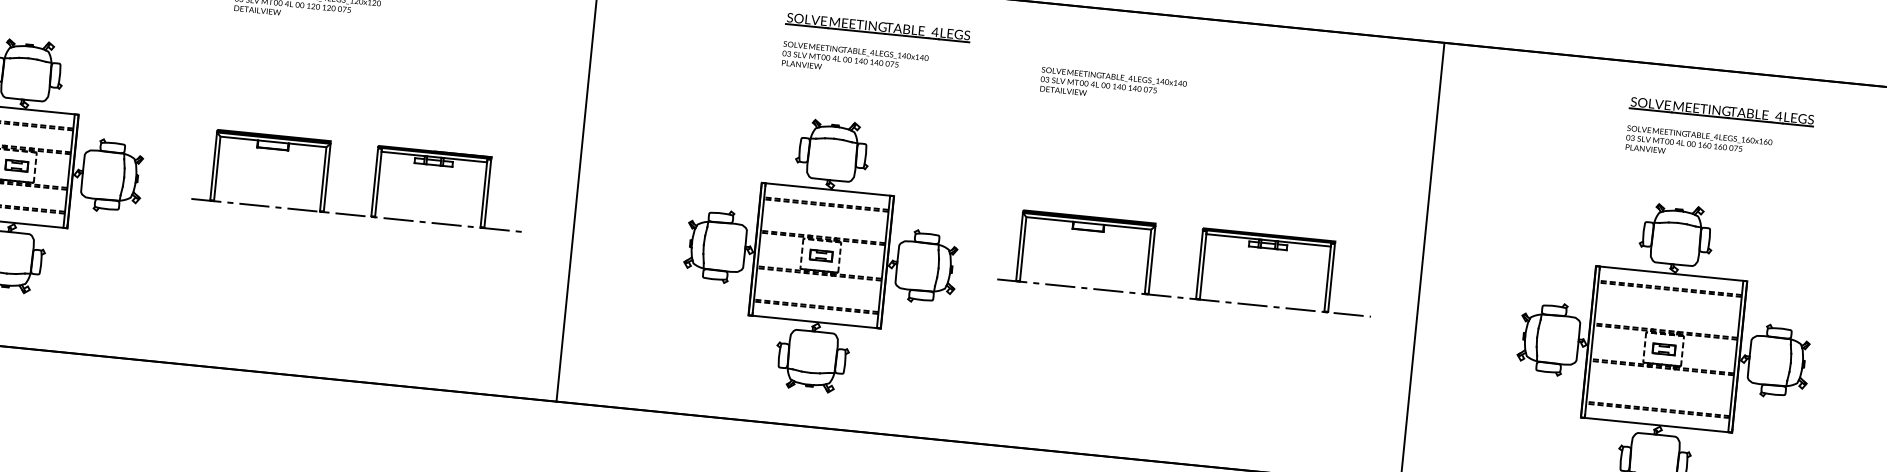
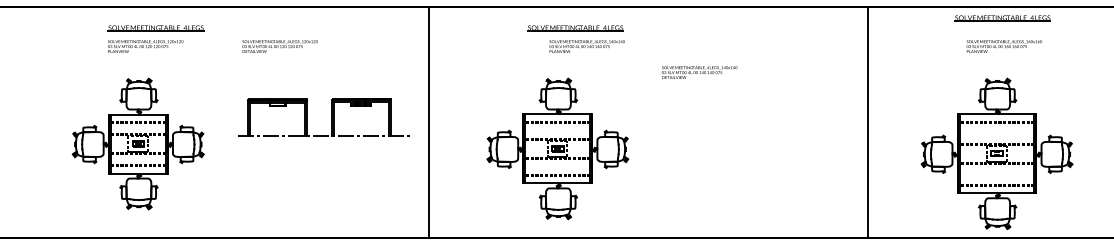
text: (853, 60) -> (586, 46), moved
text: (1113, 86) -> (699, 72), moved
part: (1721, 111) -> (1002, 18), moved
part: (374, 181) -> (331, 117), moved
part: (1198, 263) -> (752, 133), removed

